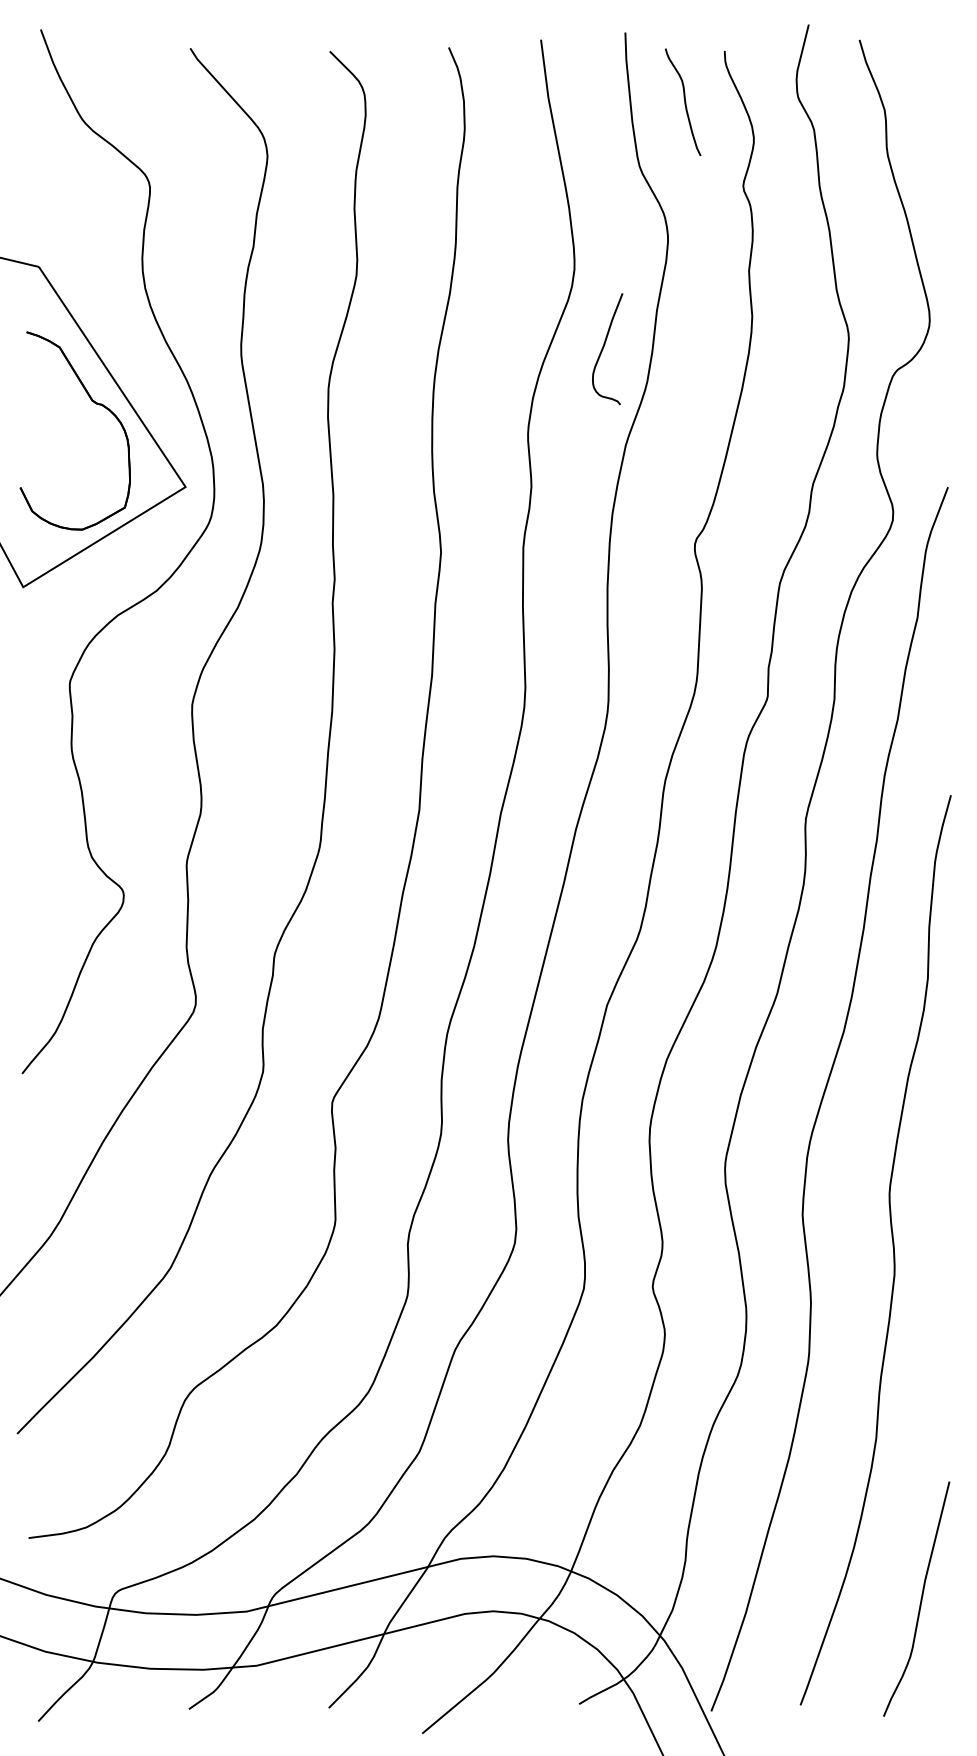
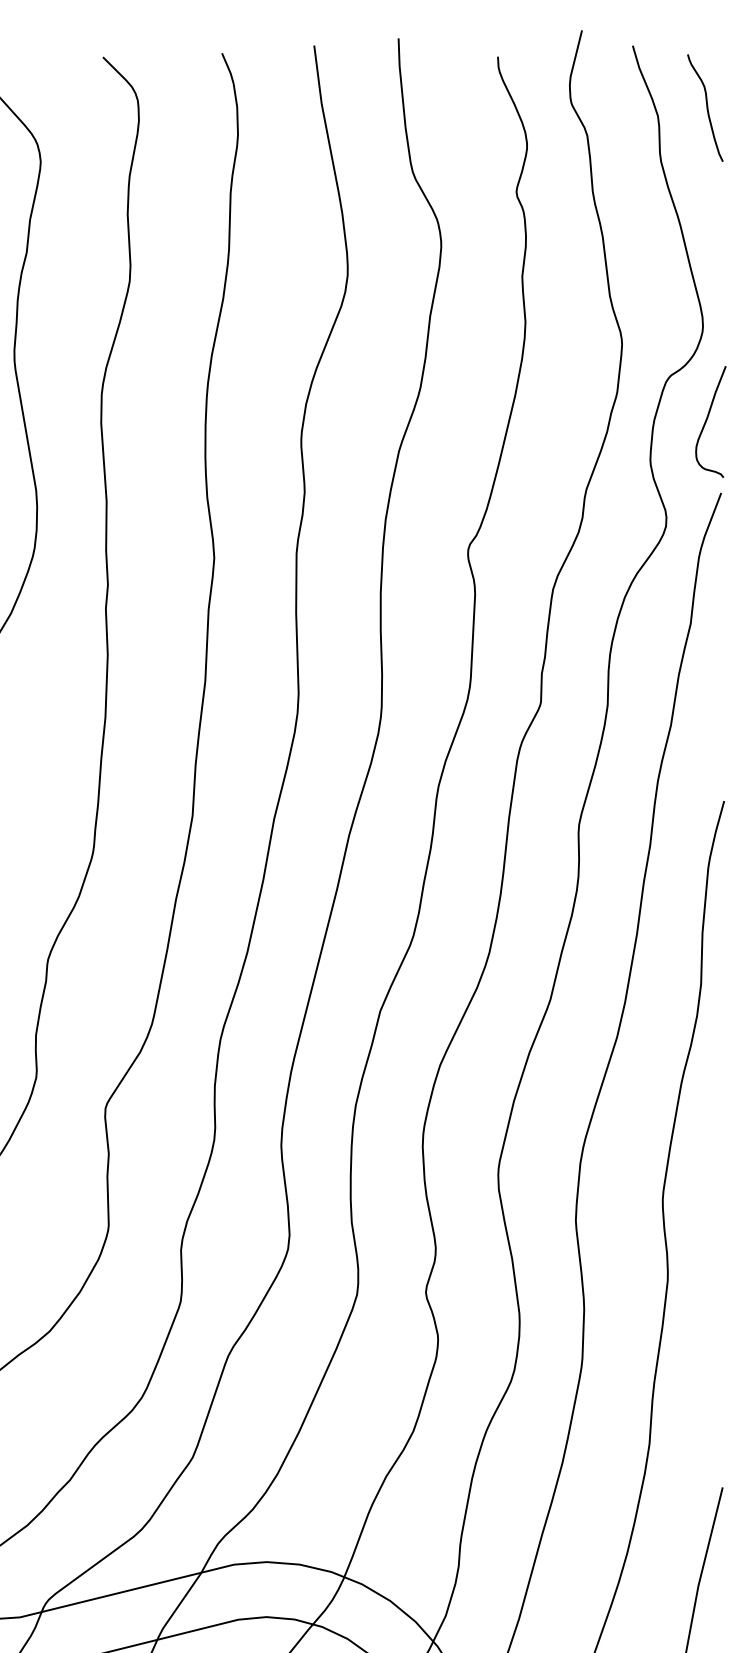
curve: (684, 102) -> (706, 108), moved
curve: (604, 347) -> (707, 420), moved

